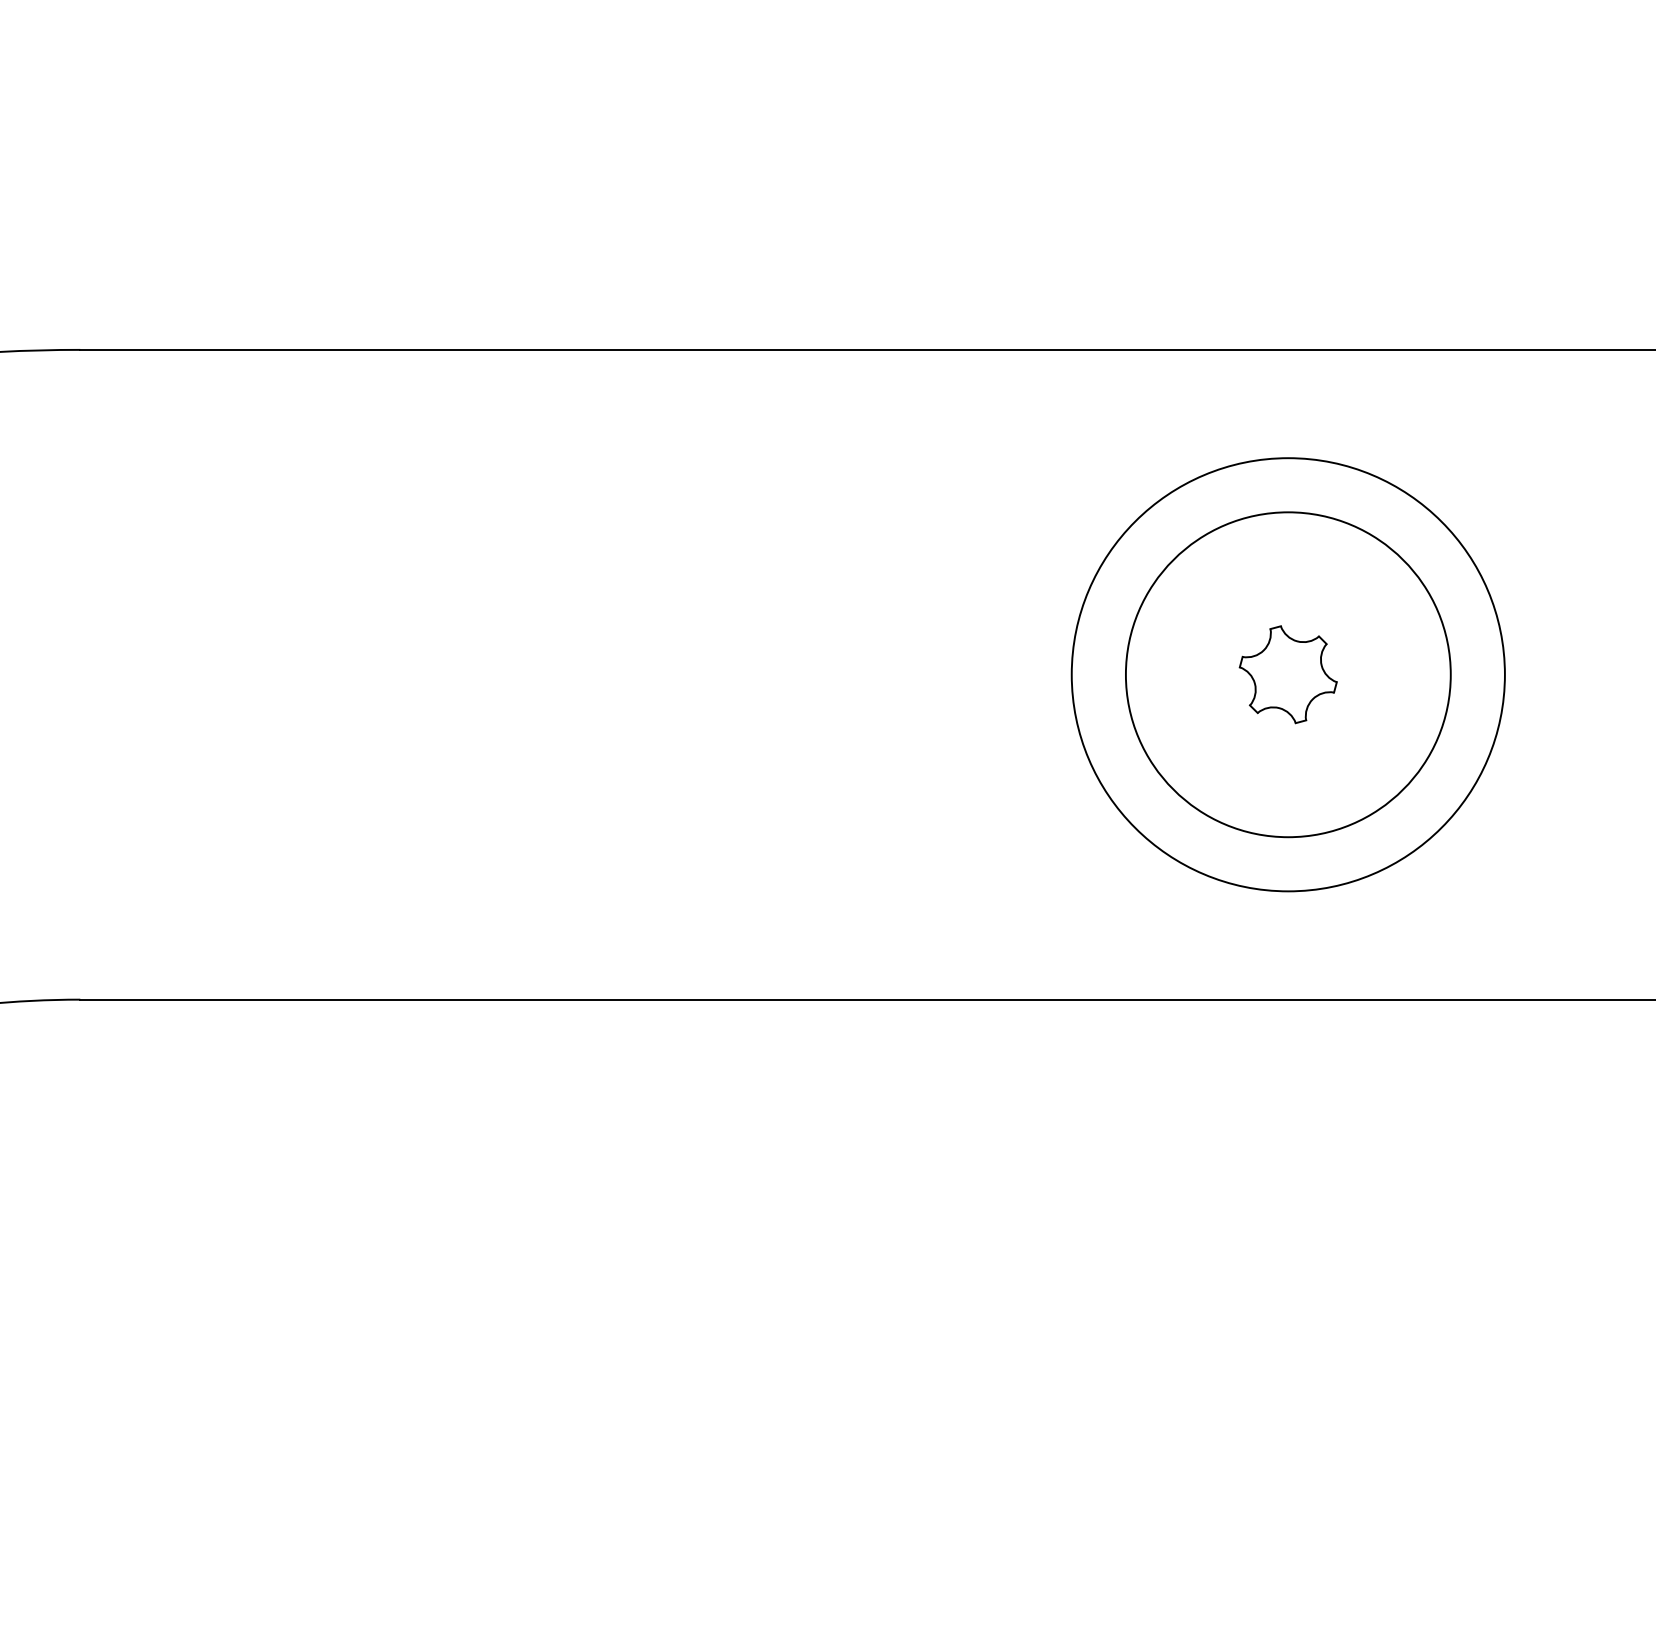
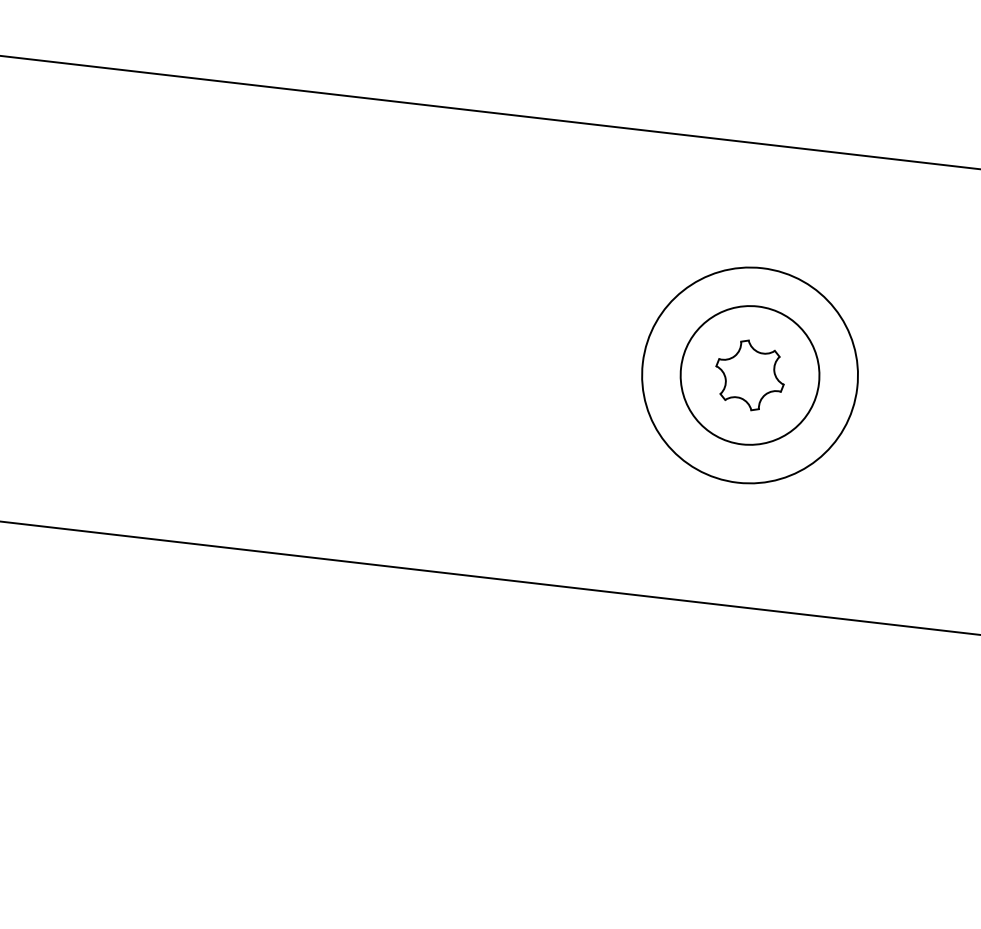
circle: (1287, 674) -> (749, 375), size x0.6
circle: (1287, 674) -> (749, 375), size x0.7

